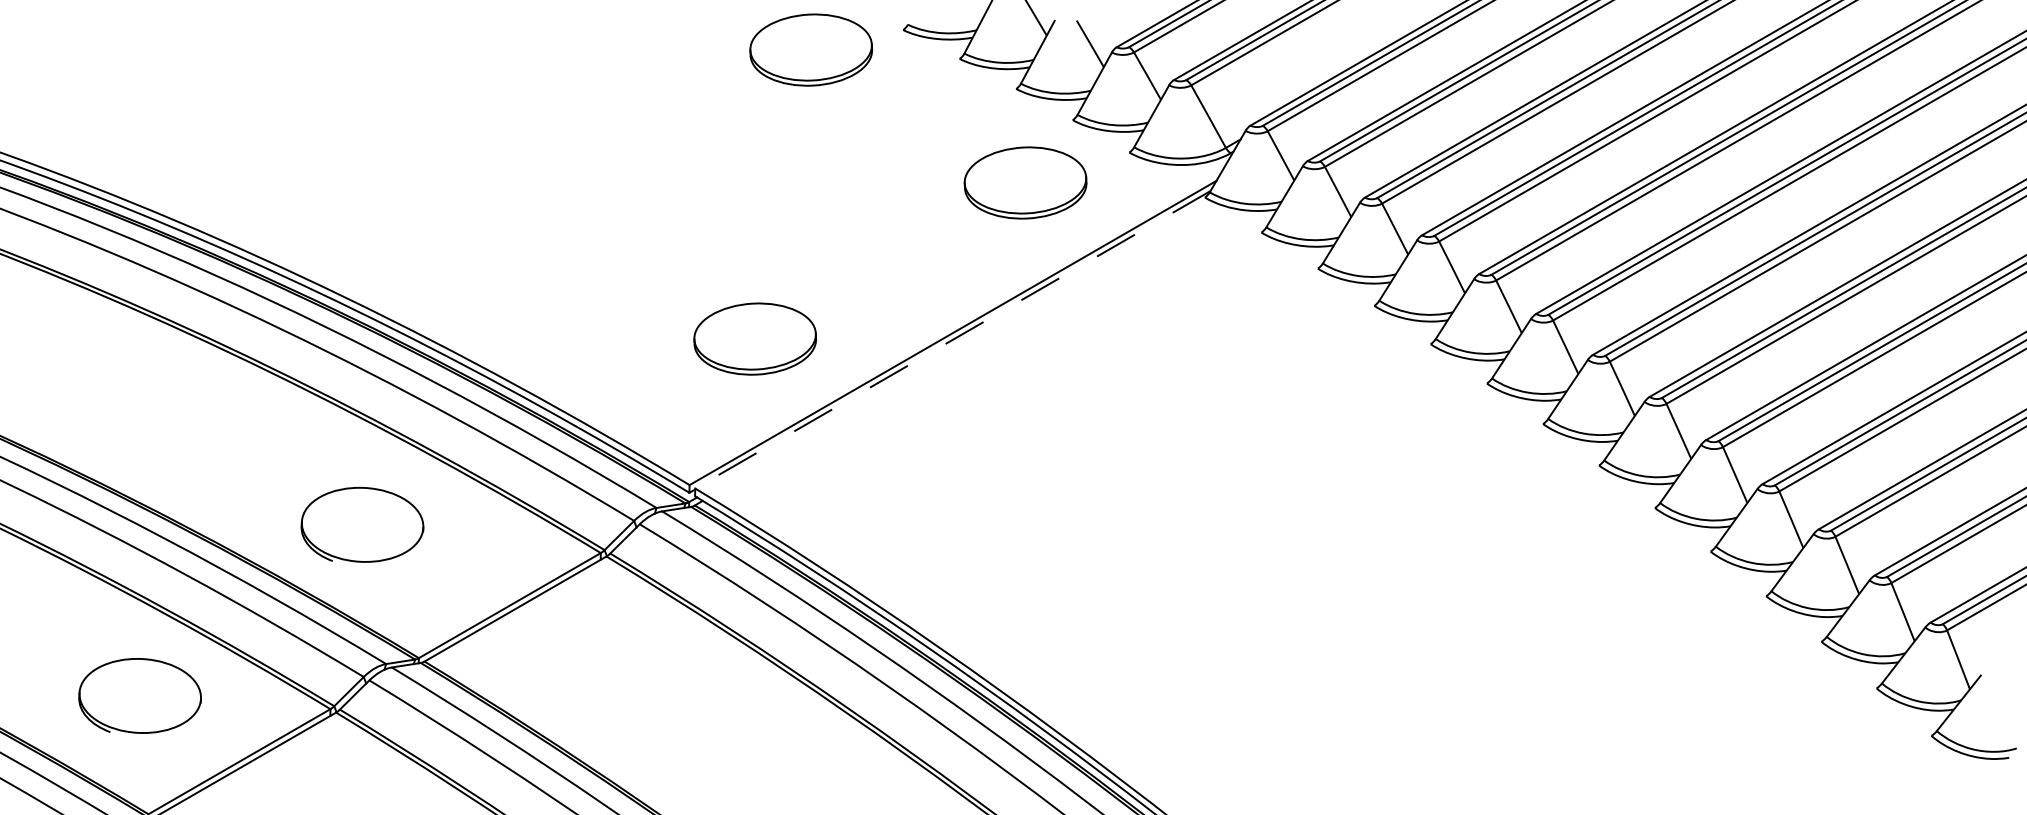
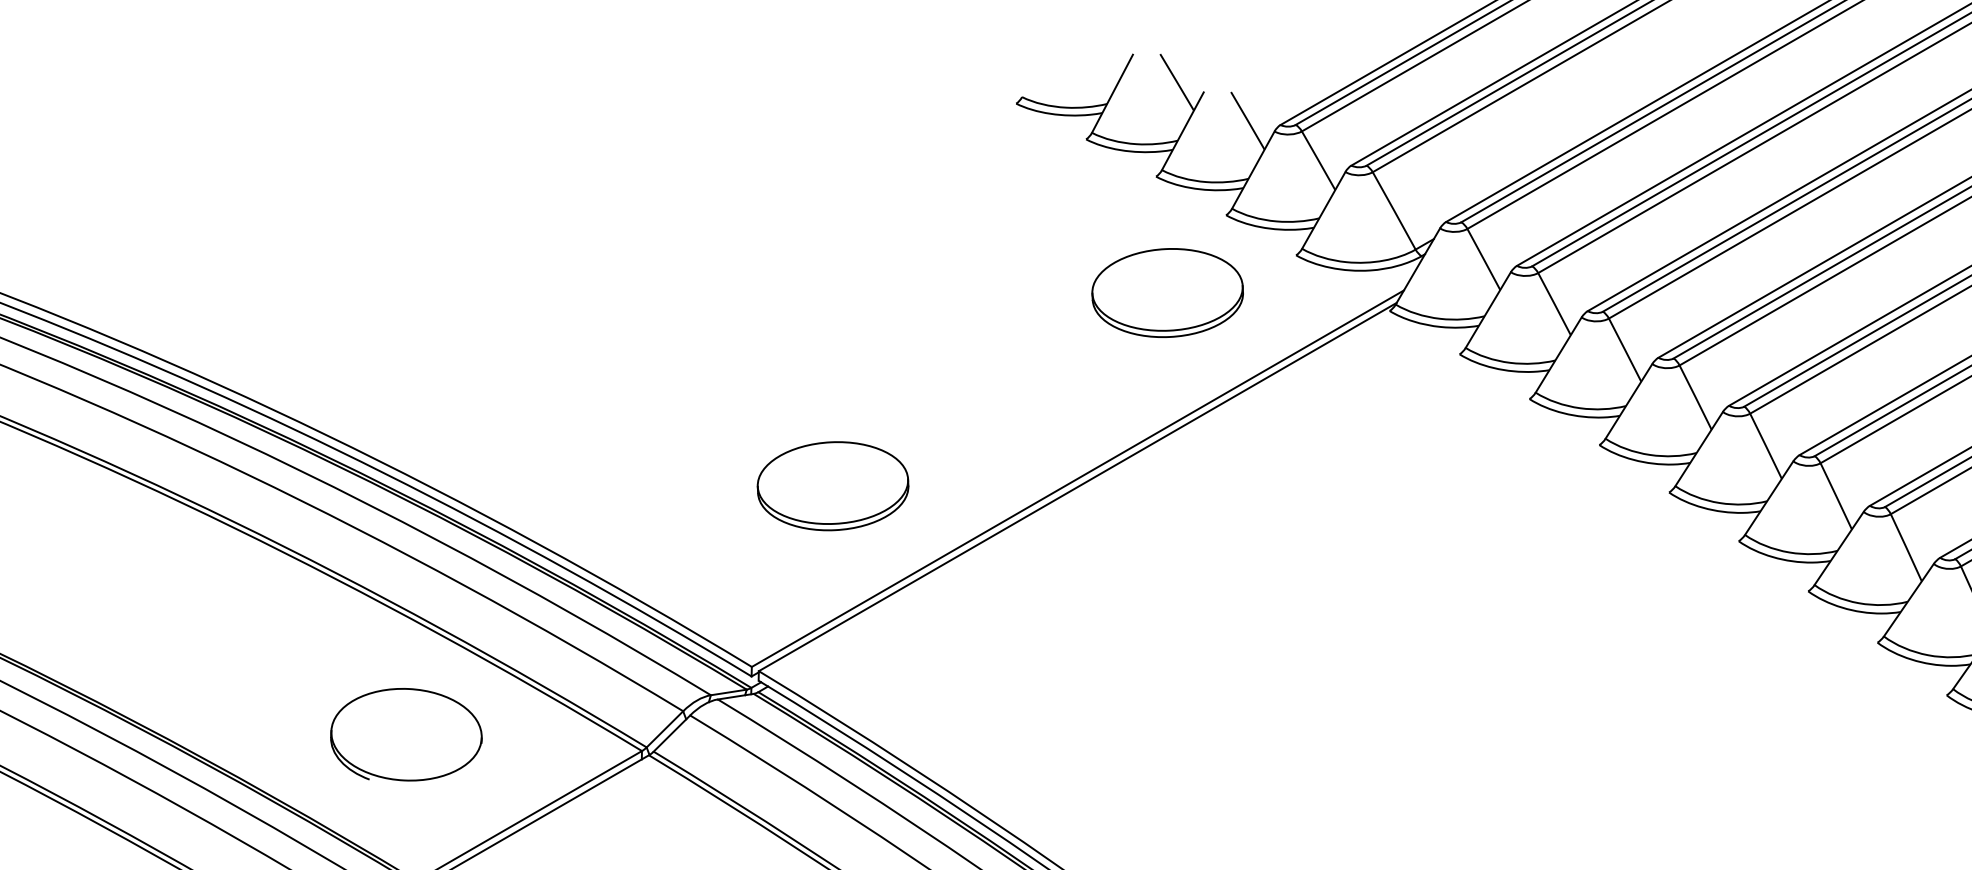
part: (810, 49) -> (901, 127), removed
line: (952, 339) -> (1077, 486), dashed -> solid
part: (362, 524) -> (406, 734), moved

